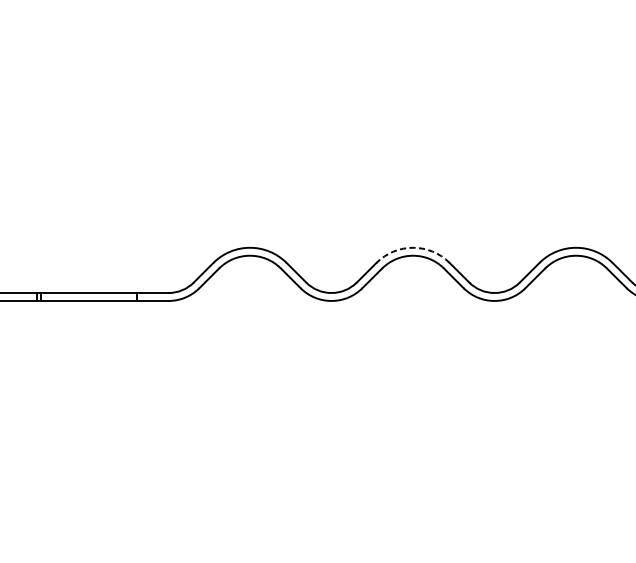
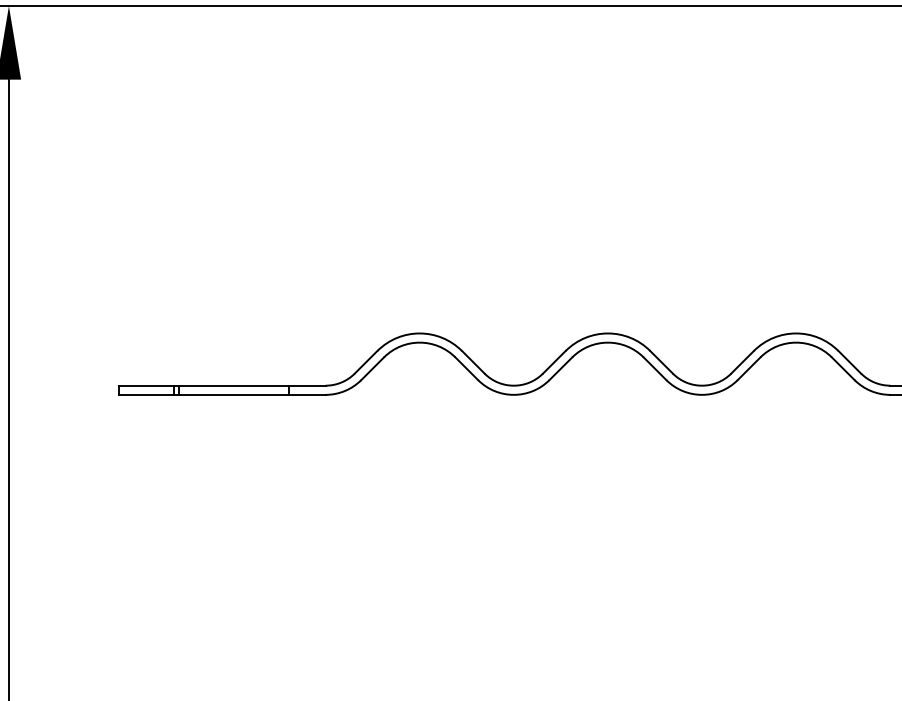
arc: (412, 247) -> (607, 333), dashed -> solid

